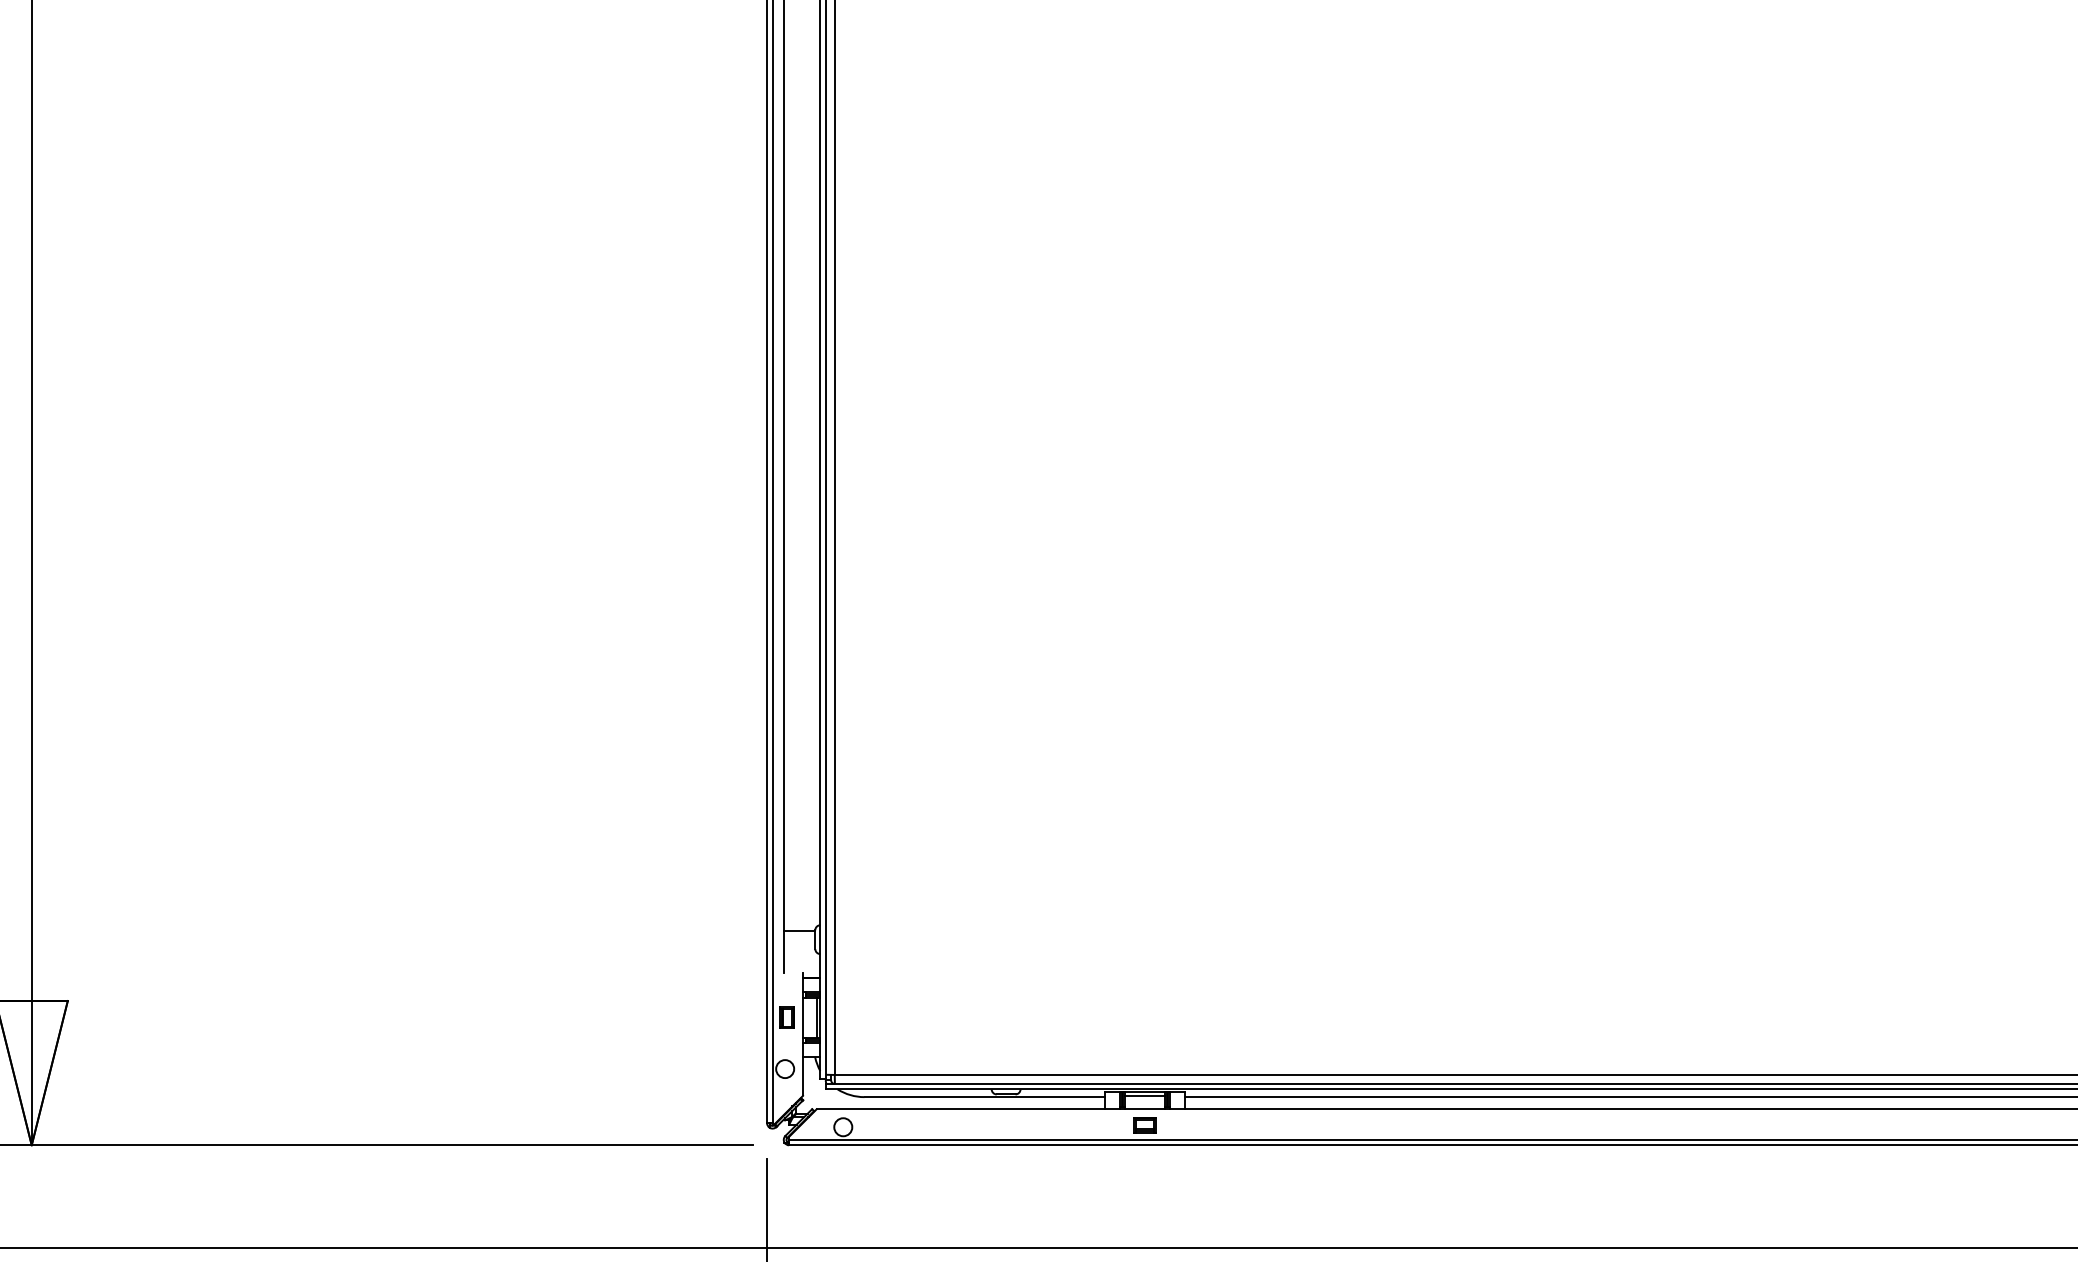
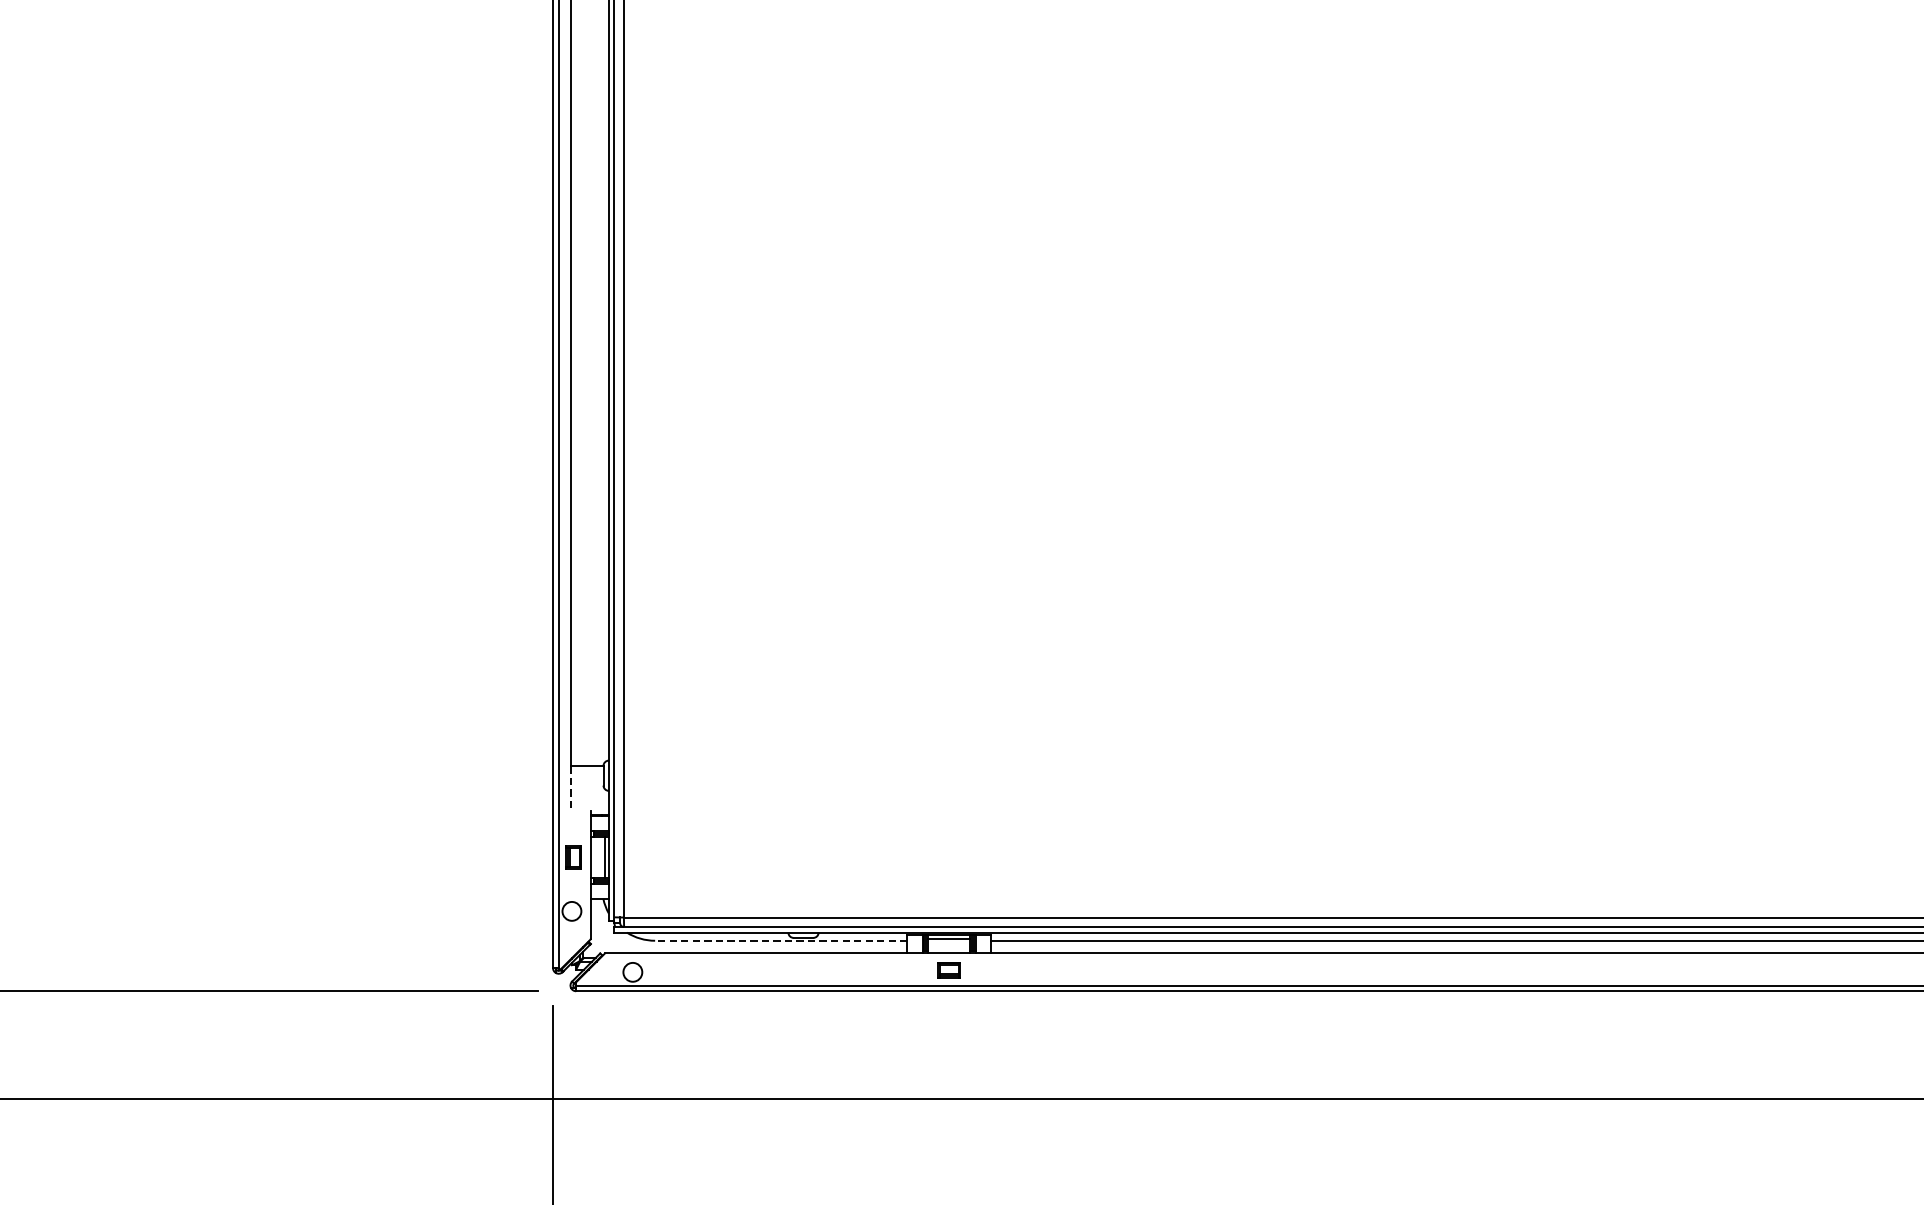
line: (784, 952) -> (571, 789), solid -> dashed
line: (984, 1097) -> (780, 941), solid -> dashed

